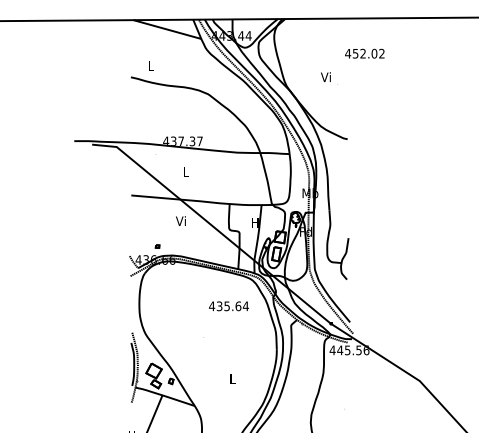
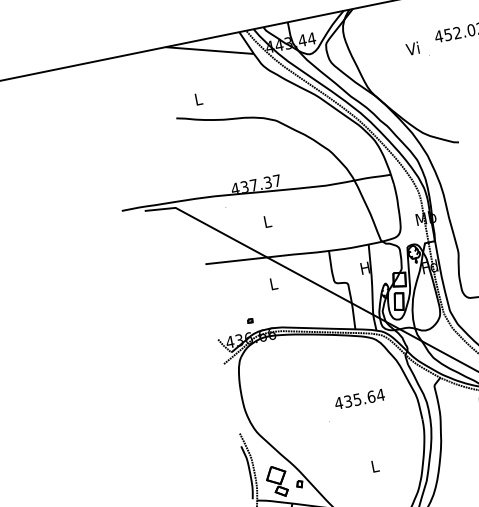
text: (329, 78) -> (417, 49), moved
text: (180, 220) -> (272, 283), Vi -> L
text: (228, 306) -> (359, 399), moved

